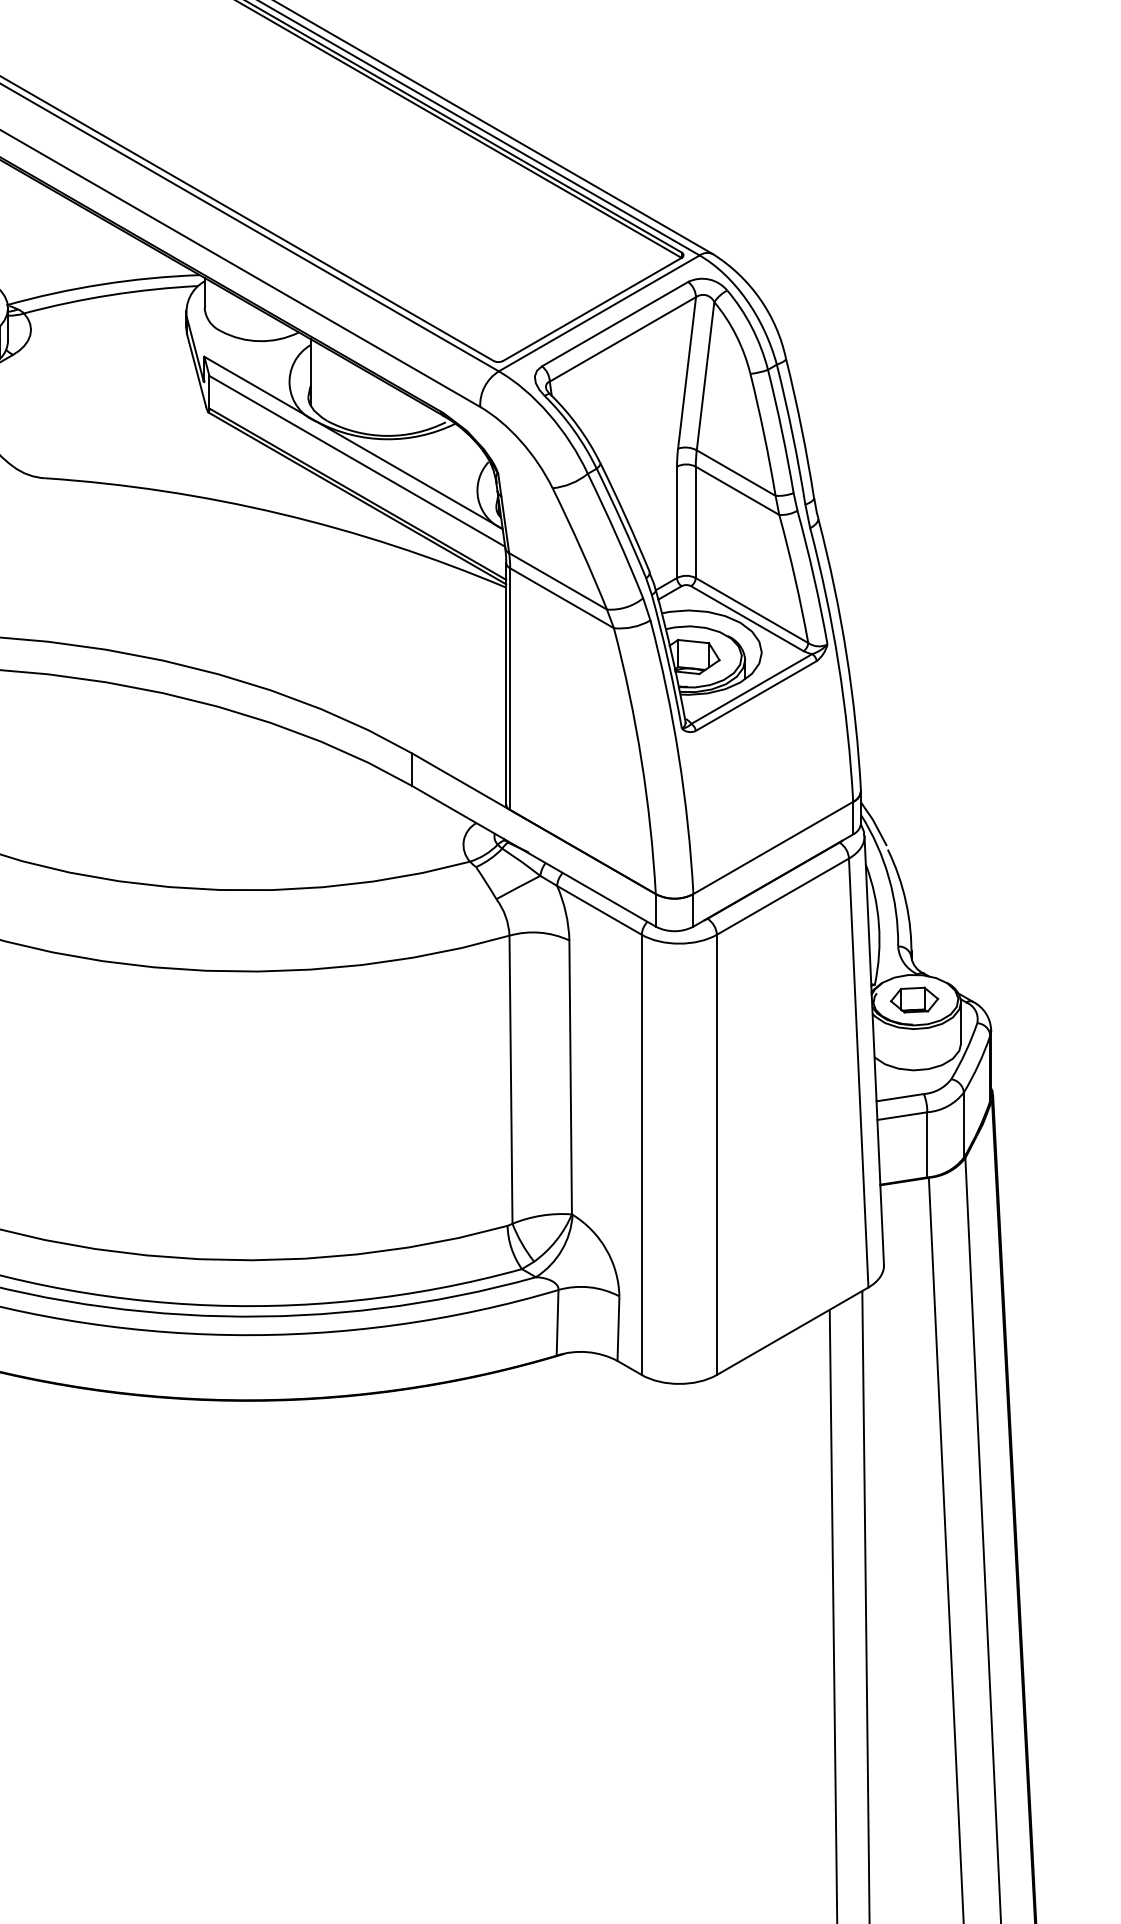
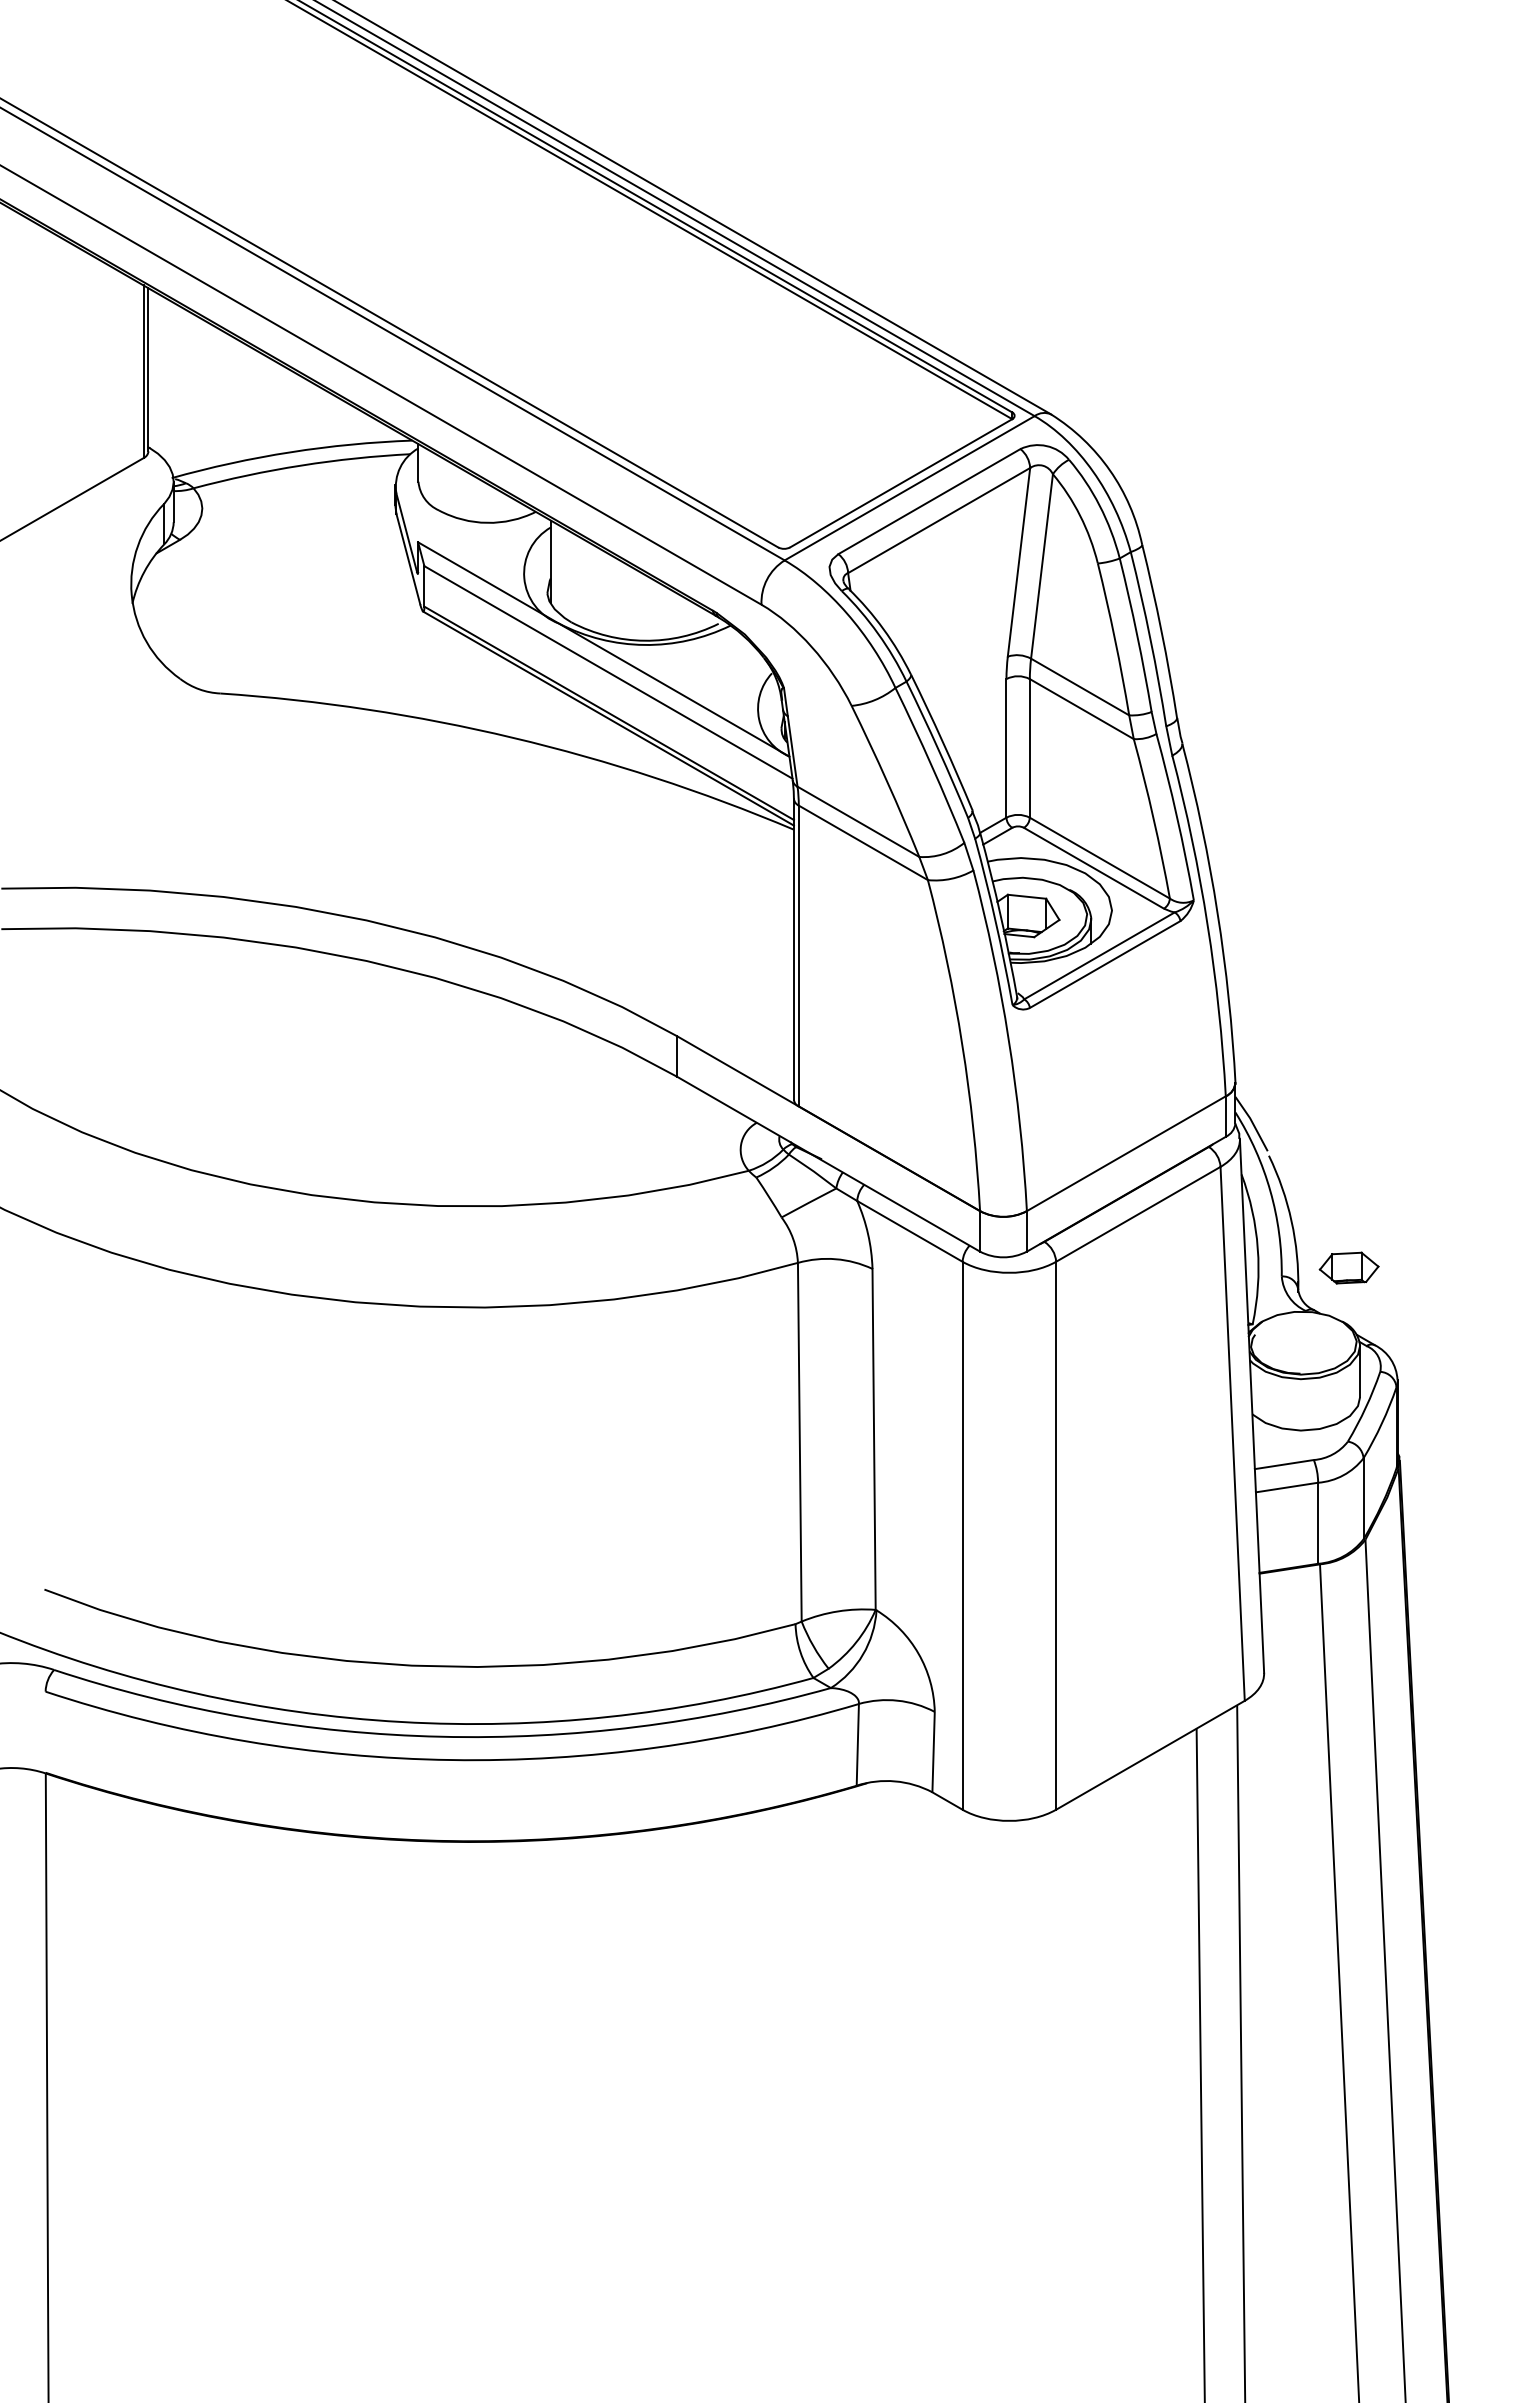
part: (914, 999) -> (1348, 1267), moved

